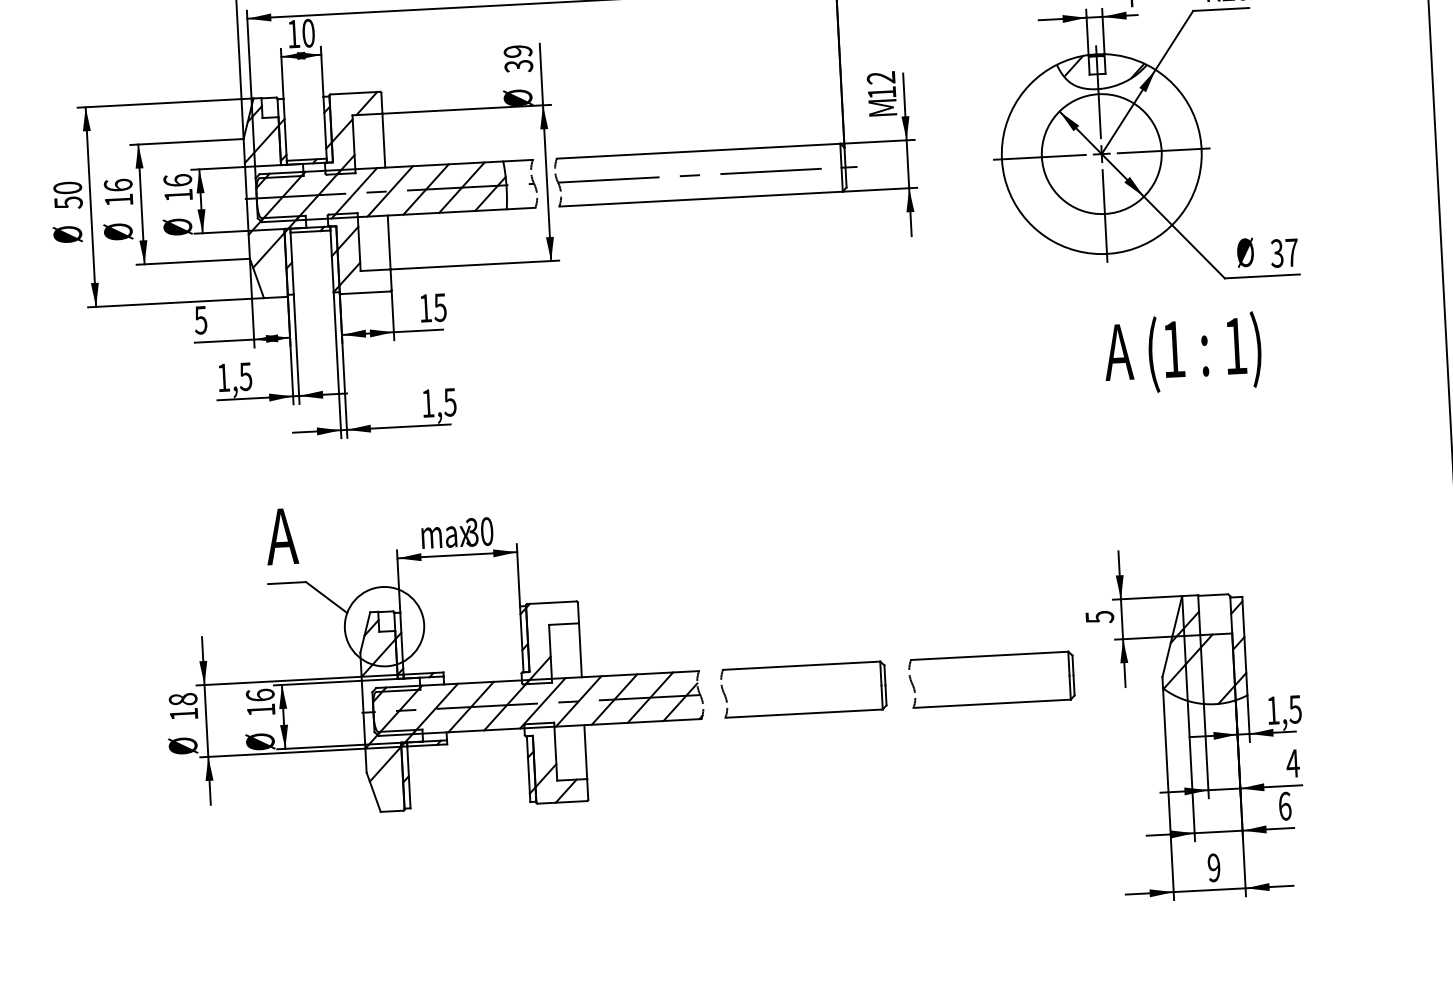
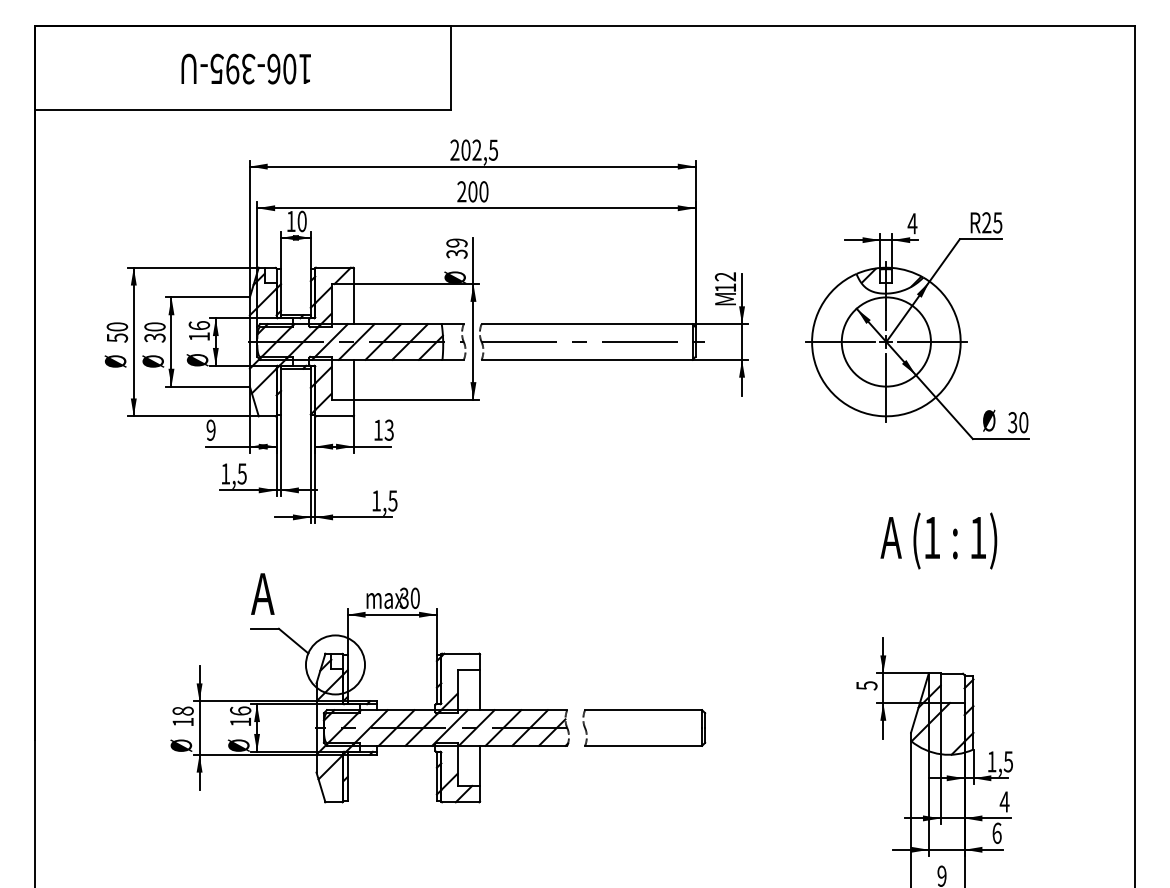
text: (118, 192) -> (154, 332), 16 -> 30
text: (1291, 252) -> (1023, 422), 37 -> 30
text: (440, 306) -> (389, 429), 15 -> 13
text: (200, 319) -> (210, 429), 5 -> 9
text: (1182, 352) -> (938, 540), moved
part: (990, 656) -> (784, 710), removed

